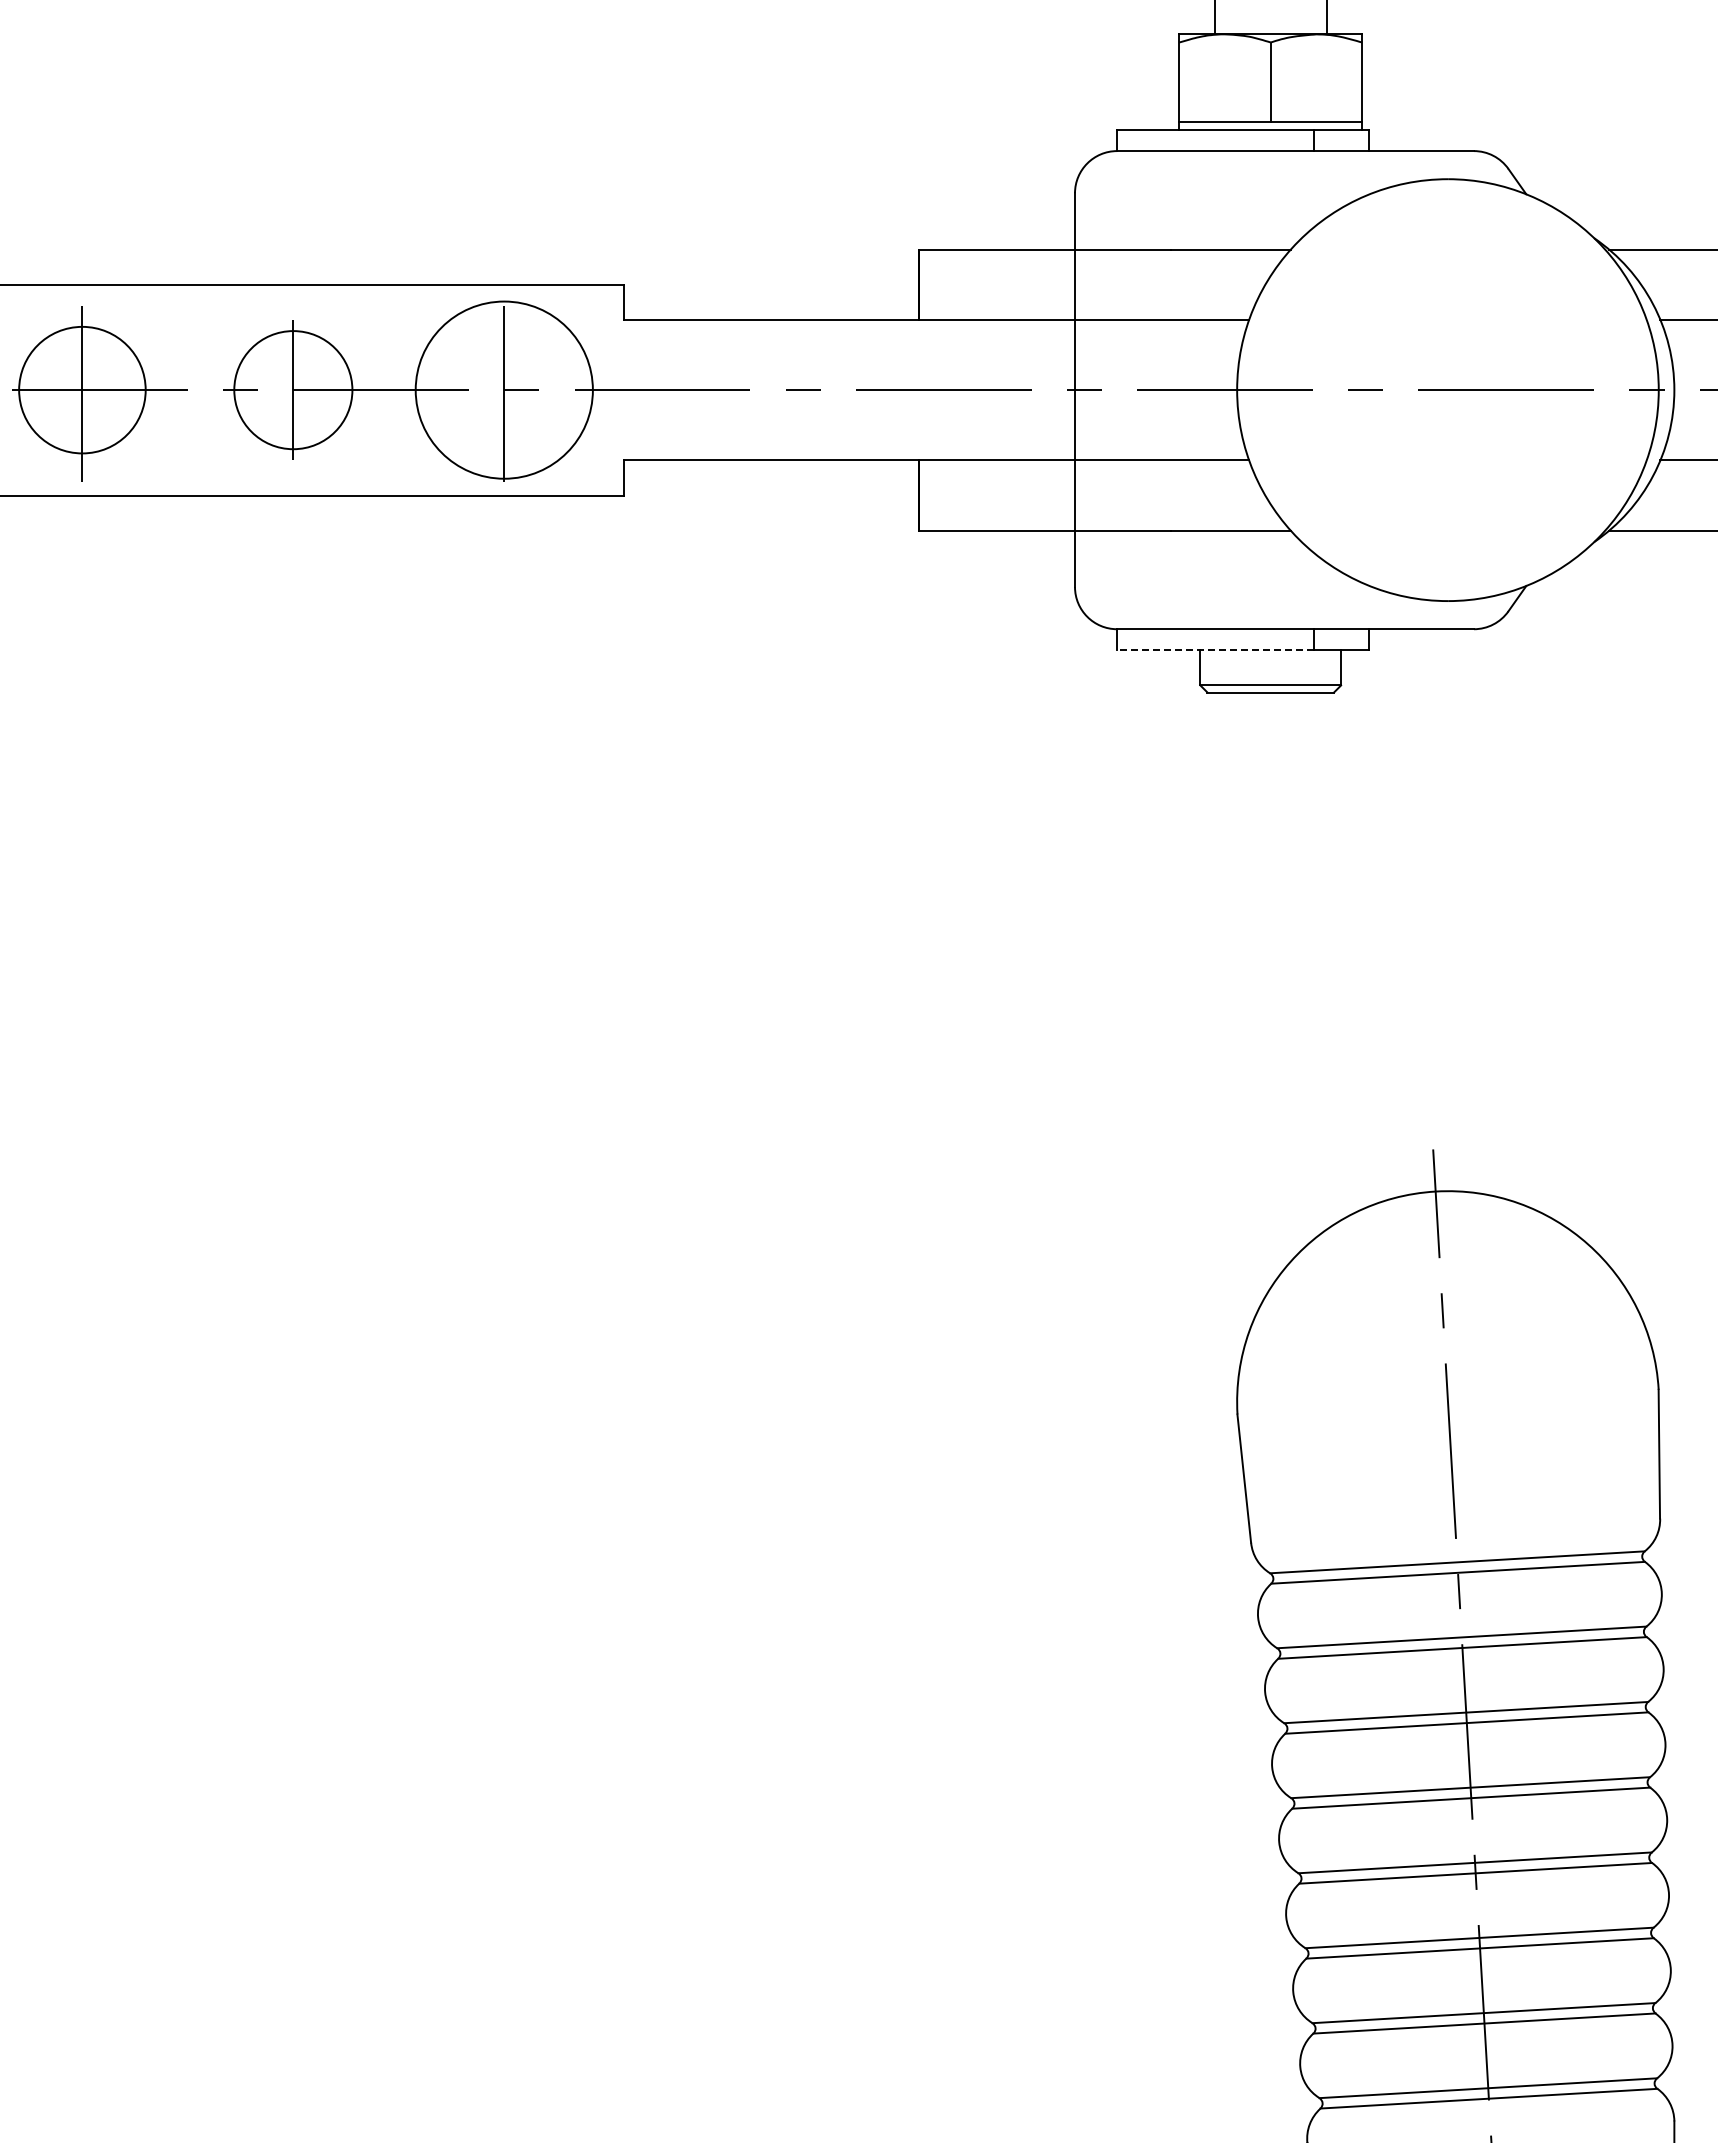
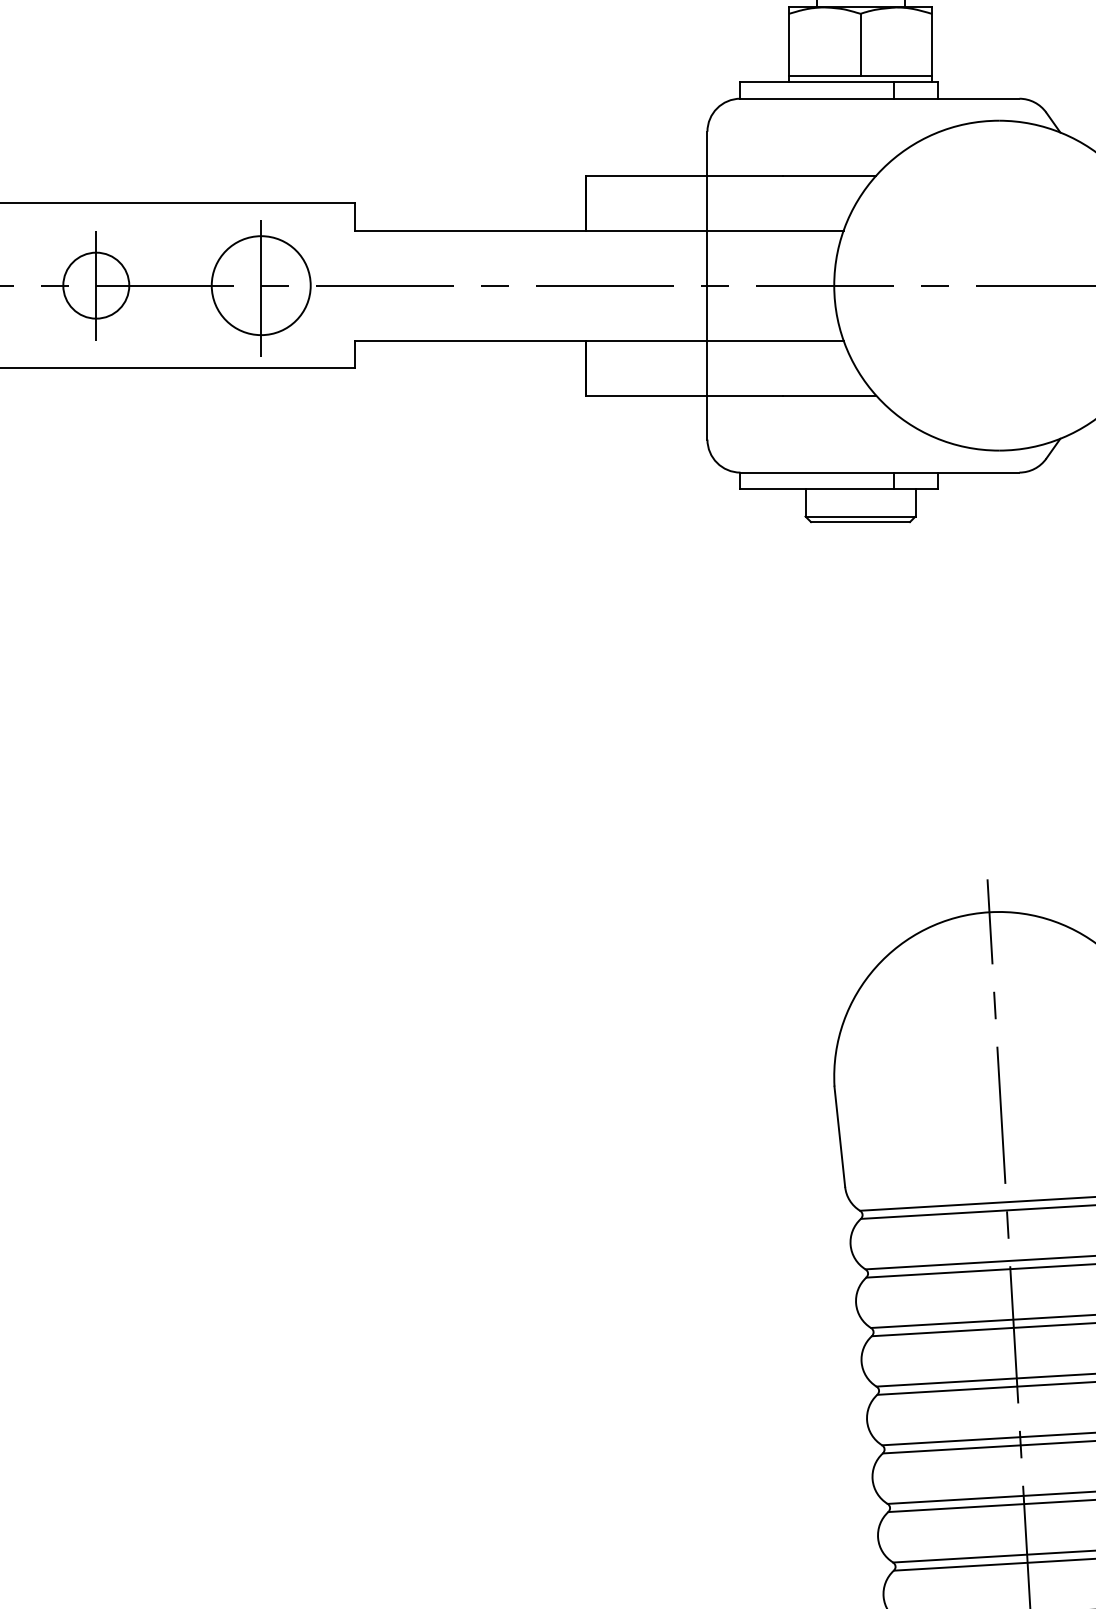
circle: (293, 389) -> (96, 285), size x0.71
circle: (504, 389) -> (261, 285), size x0.71
line: (1215, 650) -> (817, 489), dashed -> solid

